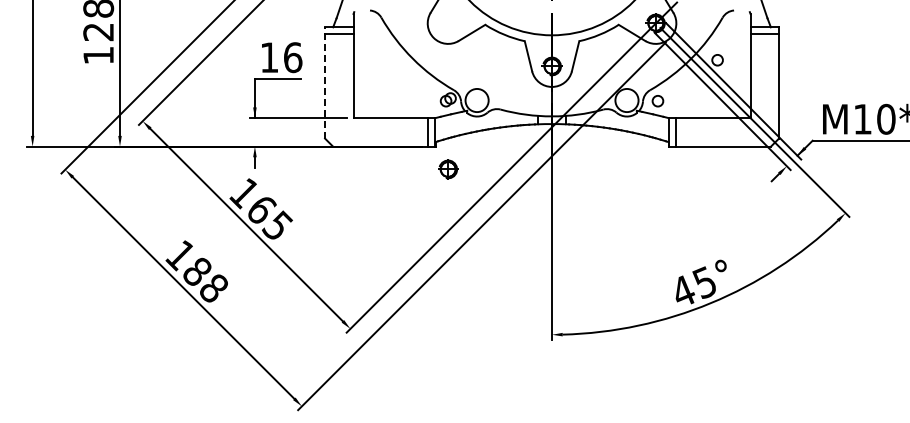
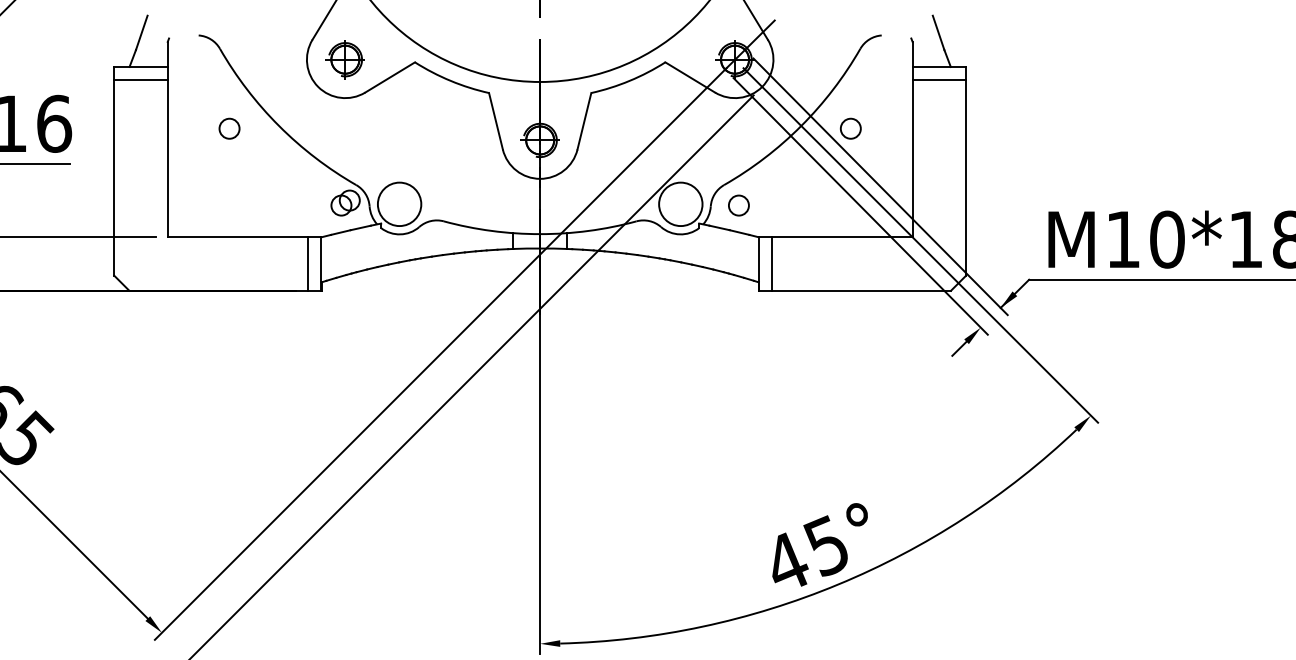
circle: (386, 60) -> (229, 129), added
line: (325, 82) -> (115, 170), dashed -> solid
part: (448, 169) -> (345, 59), moved

